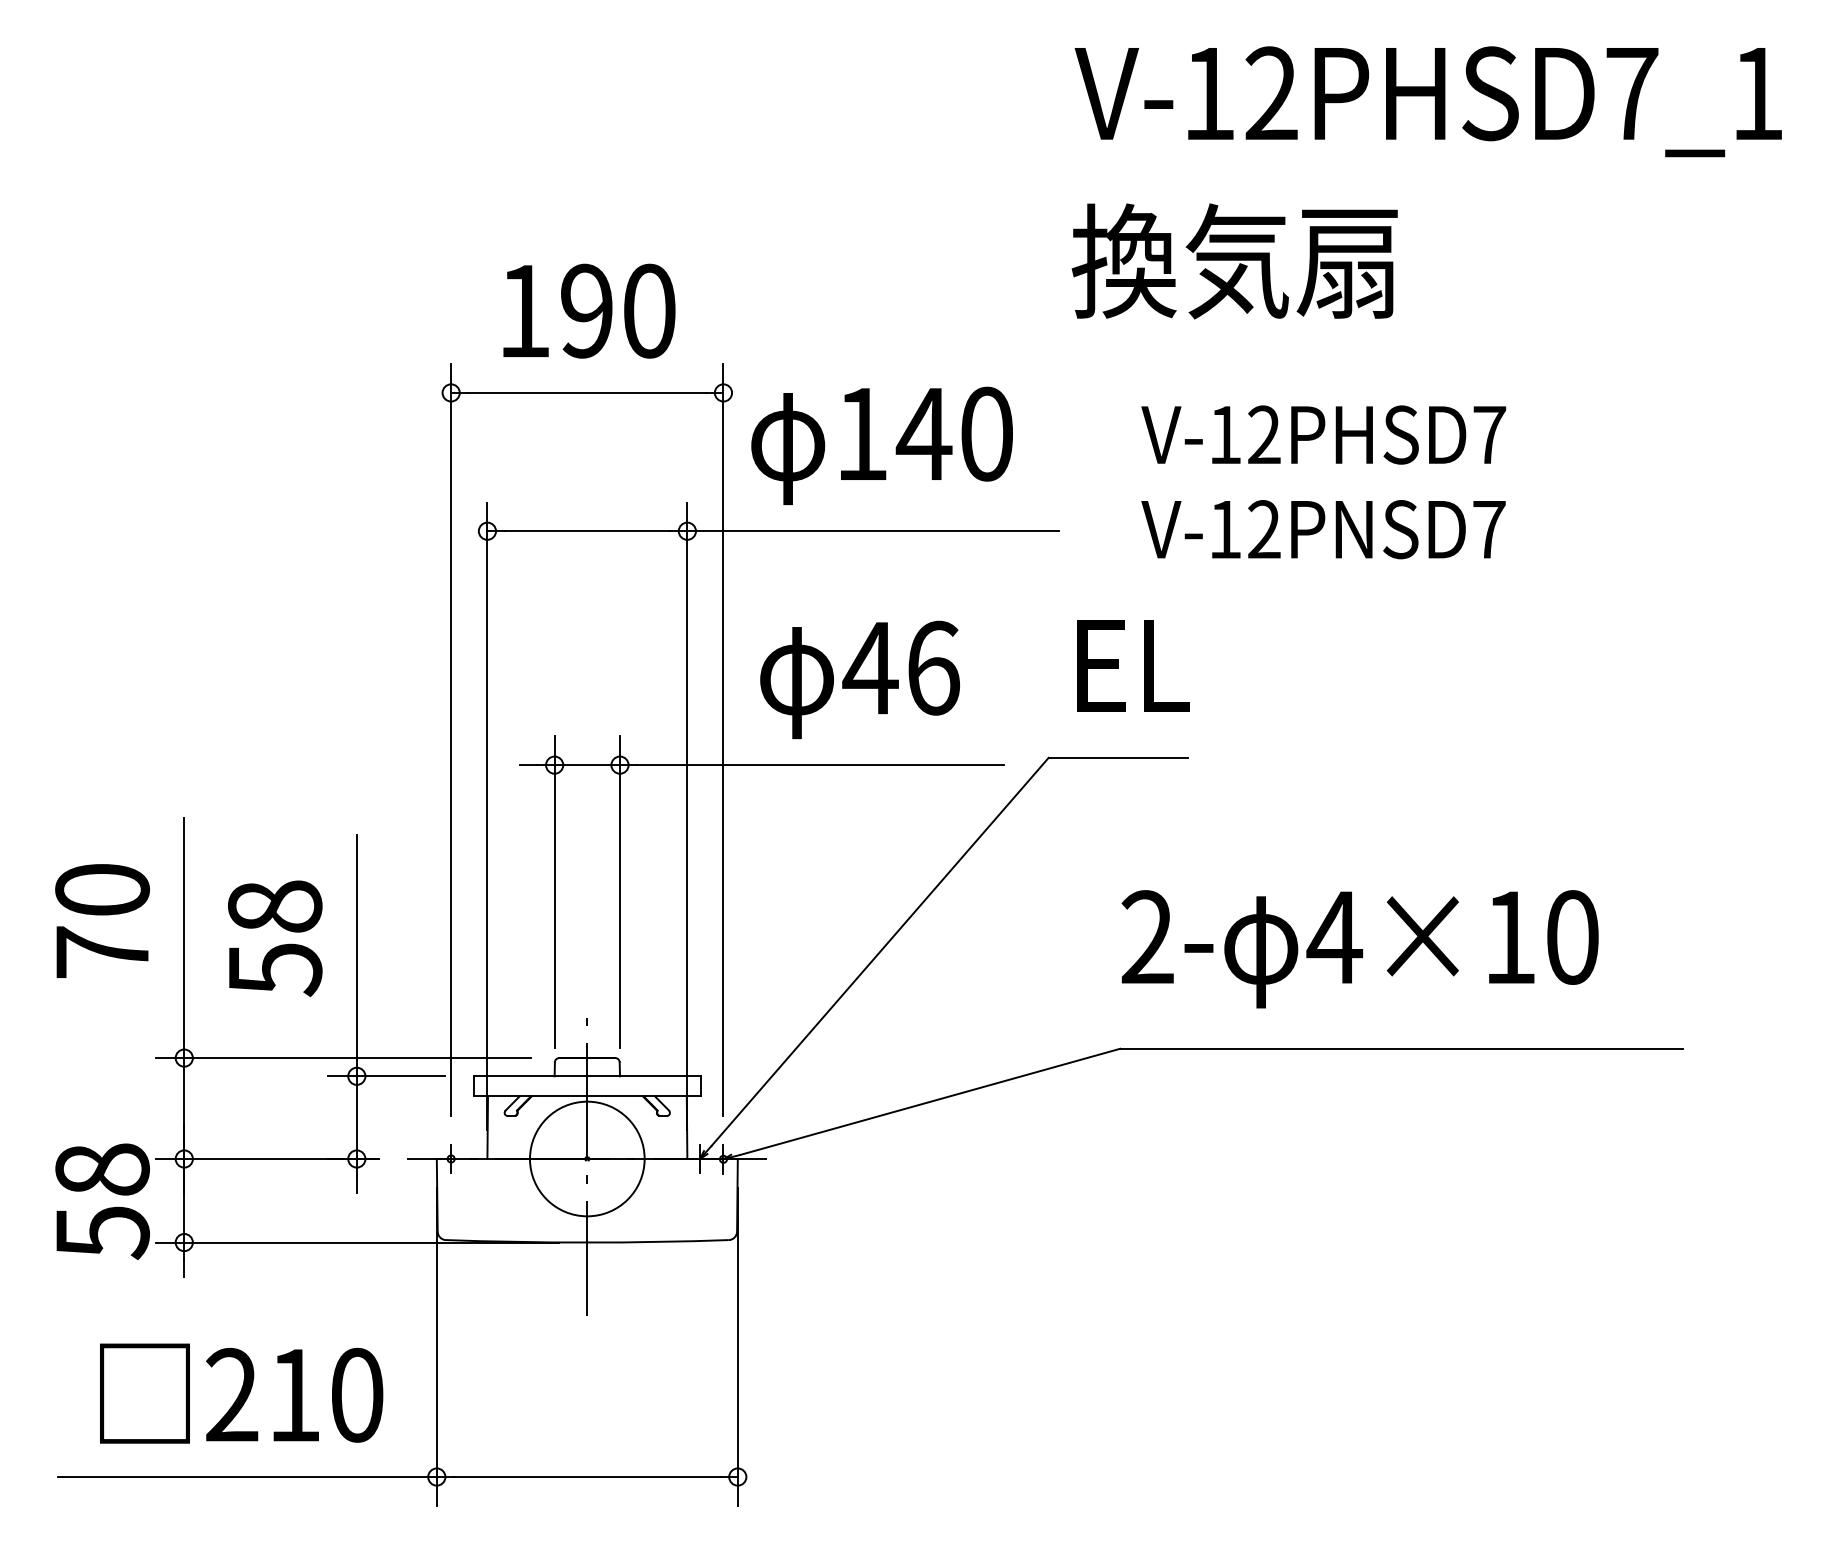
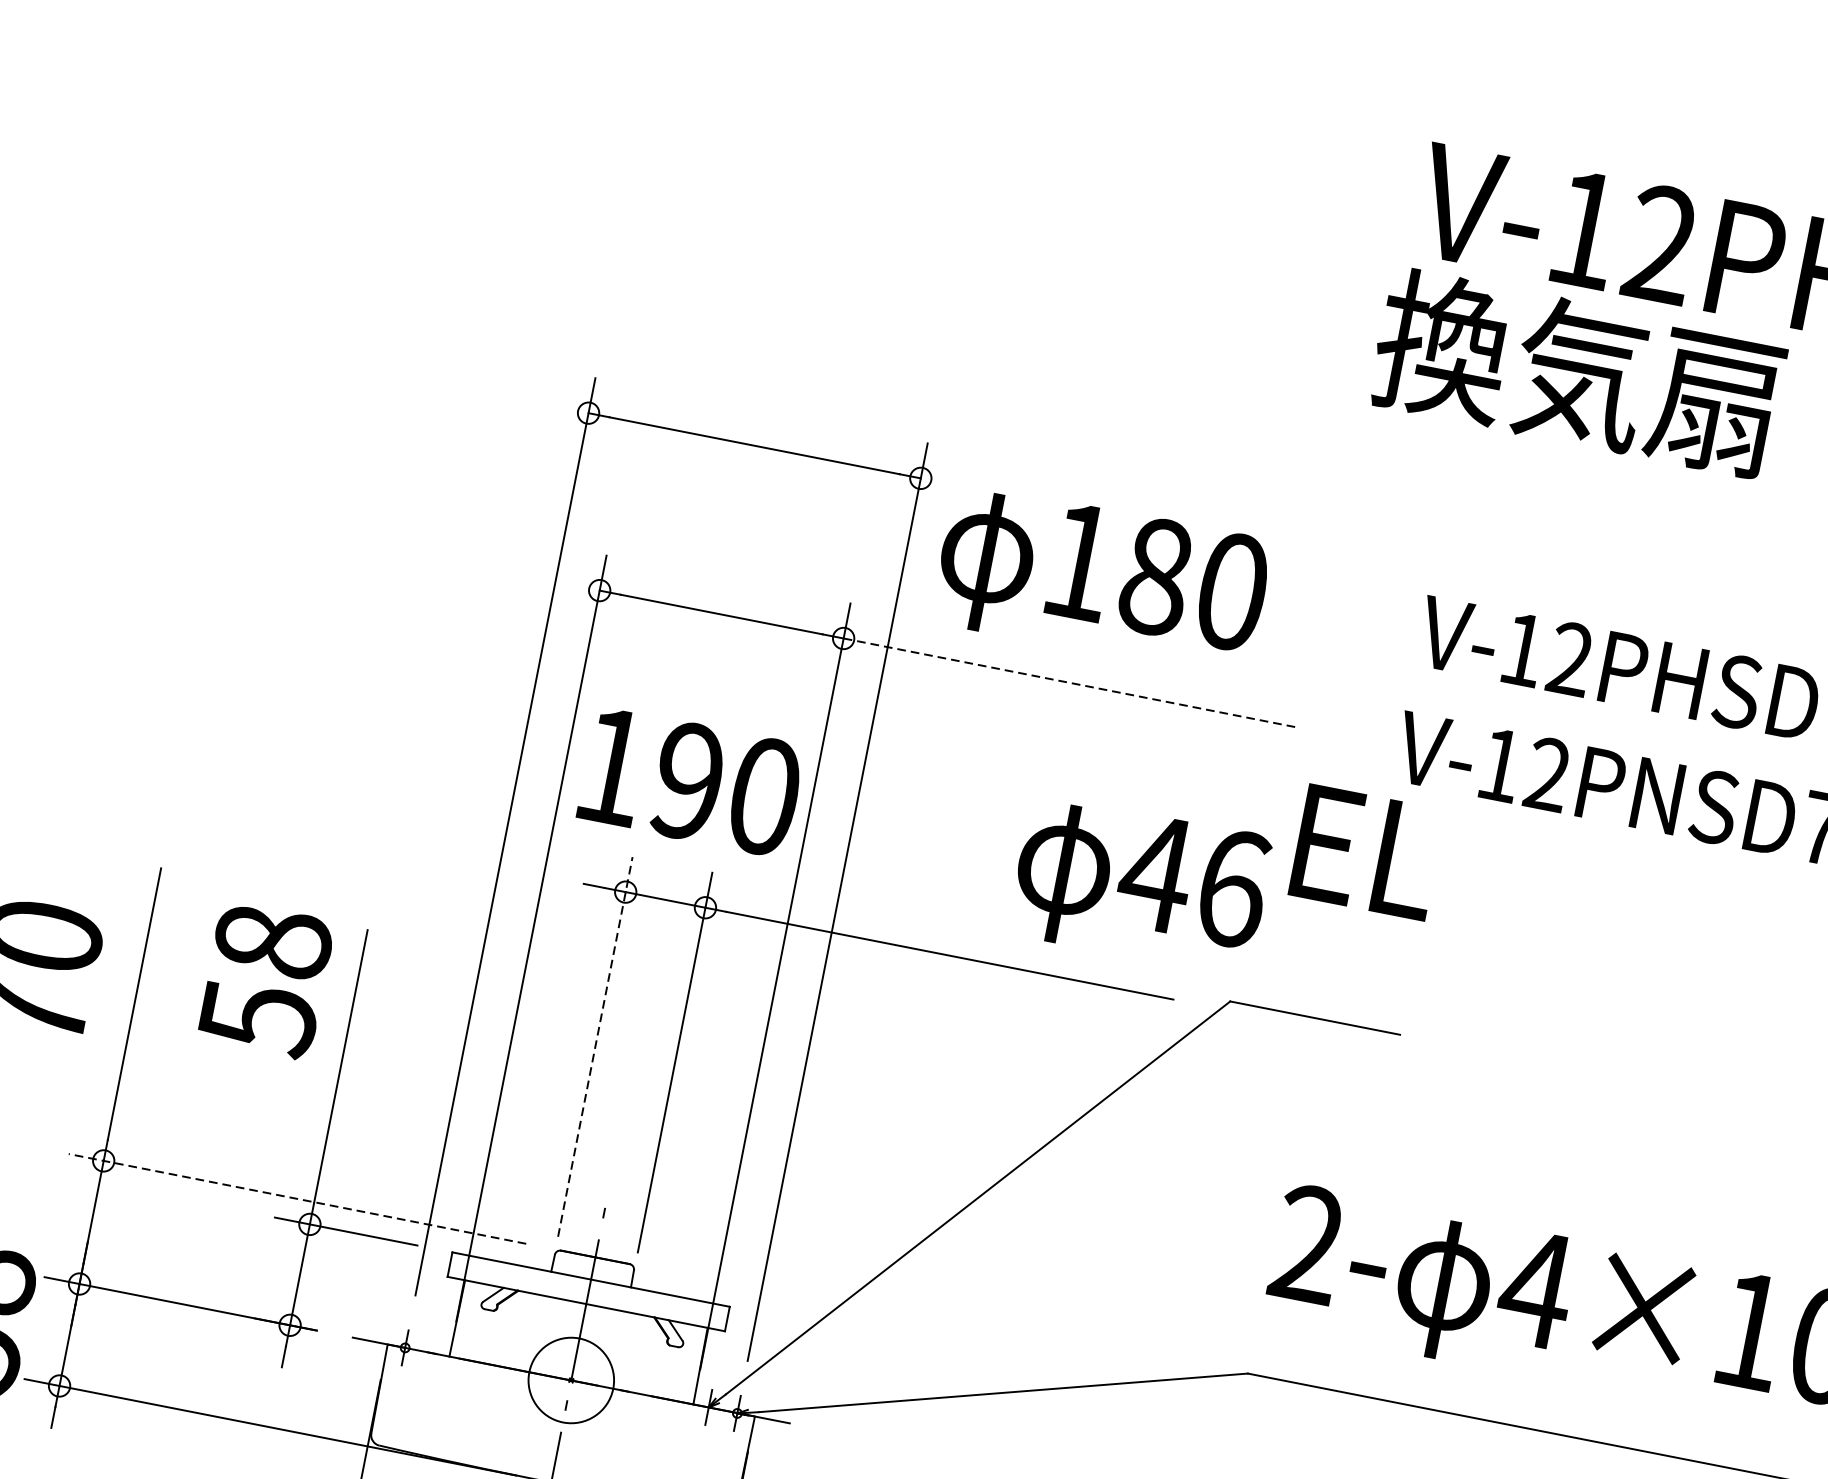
text: (1234, 261) -> (1577, 373), moved
text: (589, 310) -> (691, 781), moved
text: (923, 434) -> (1154, 576), 140 -> 180
line: (873, 531) -> (1070, 683), solid -> dashed
text: (1133, 665) -> (1367, 851), moved
text: (859, 679) -> (1140, 884), moved
line: (554, 892) -> (595, 1047), solid -> dashed
text: (275, 938) -> (266, 980), moved
line: (342, 1058) -> (296, 1199), solid -> dashed
circle: (586, 1158) -> (570, 1379), size x0.6

